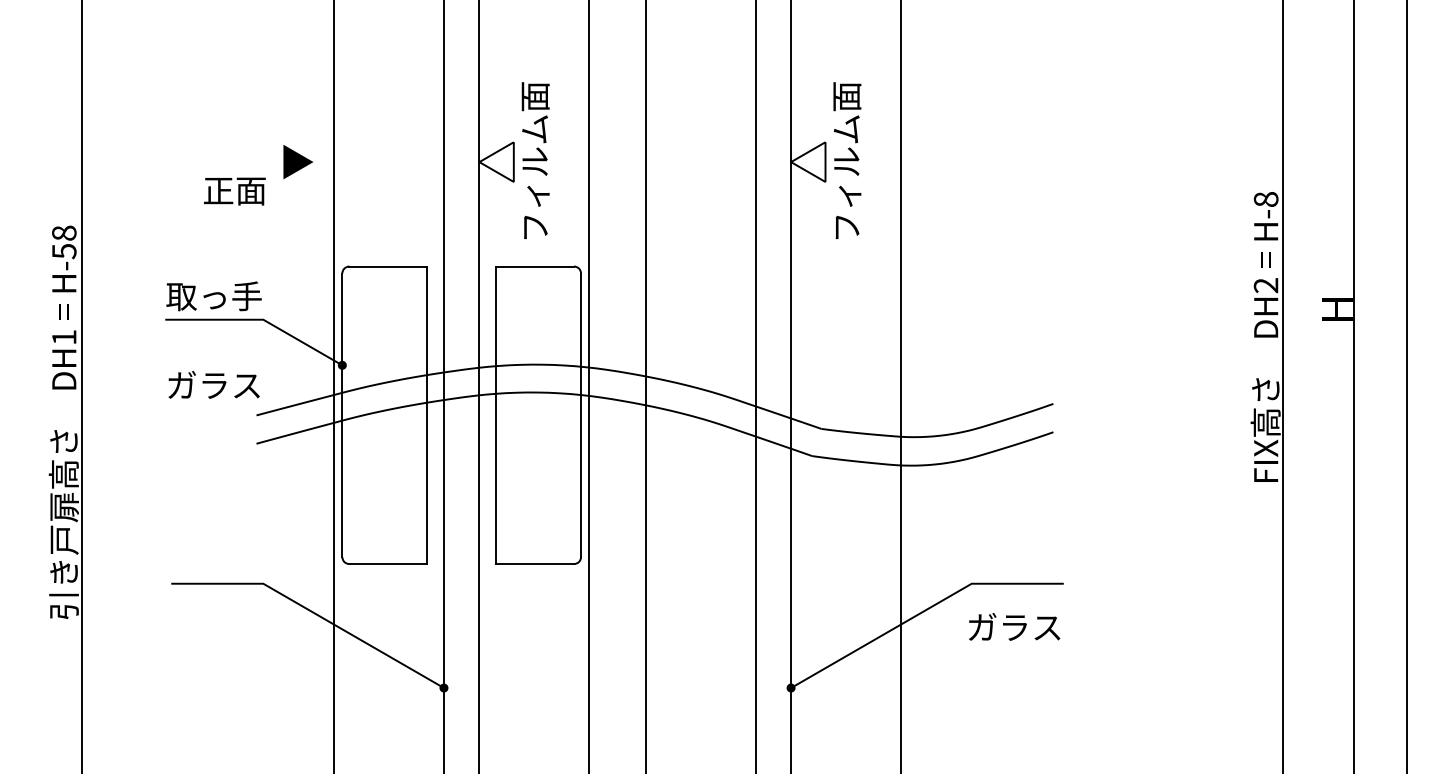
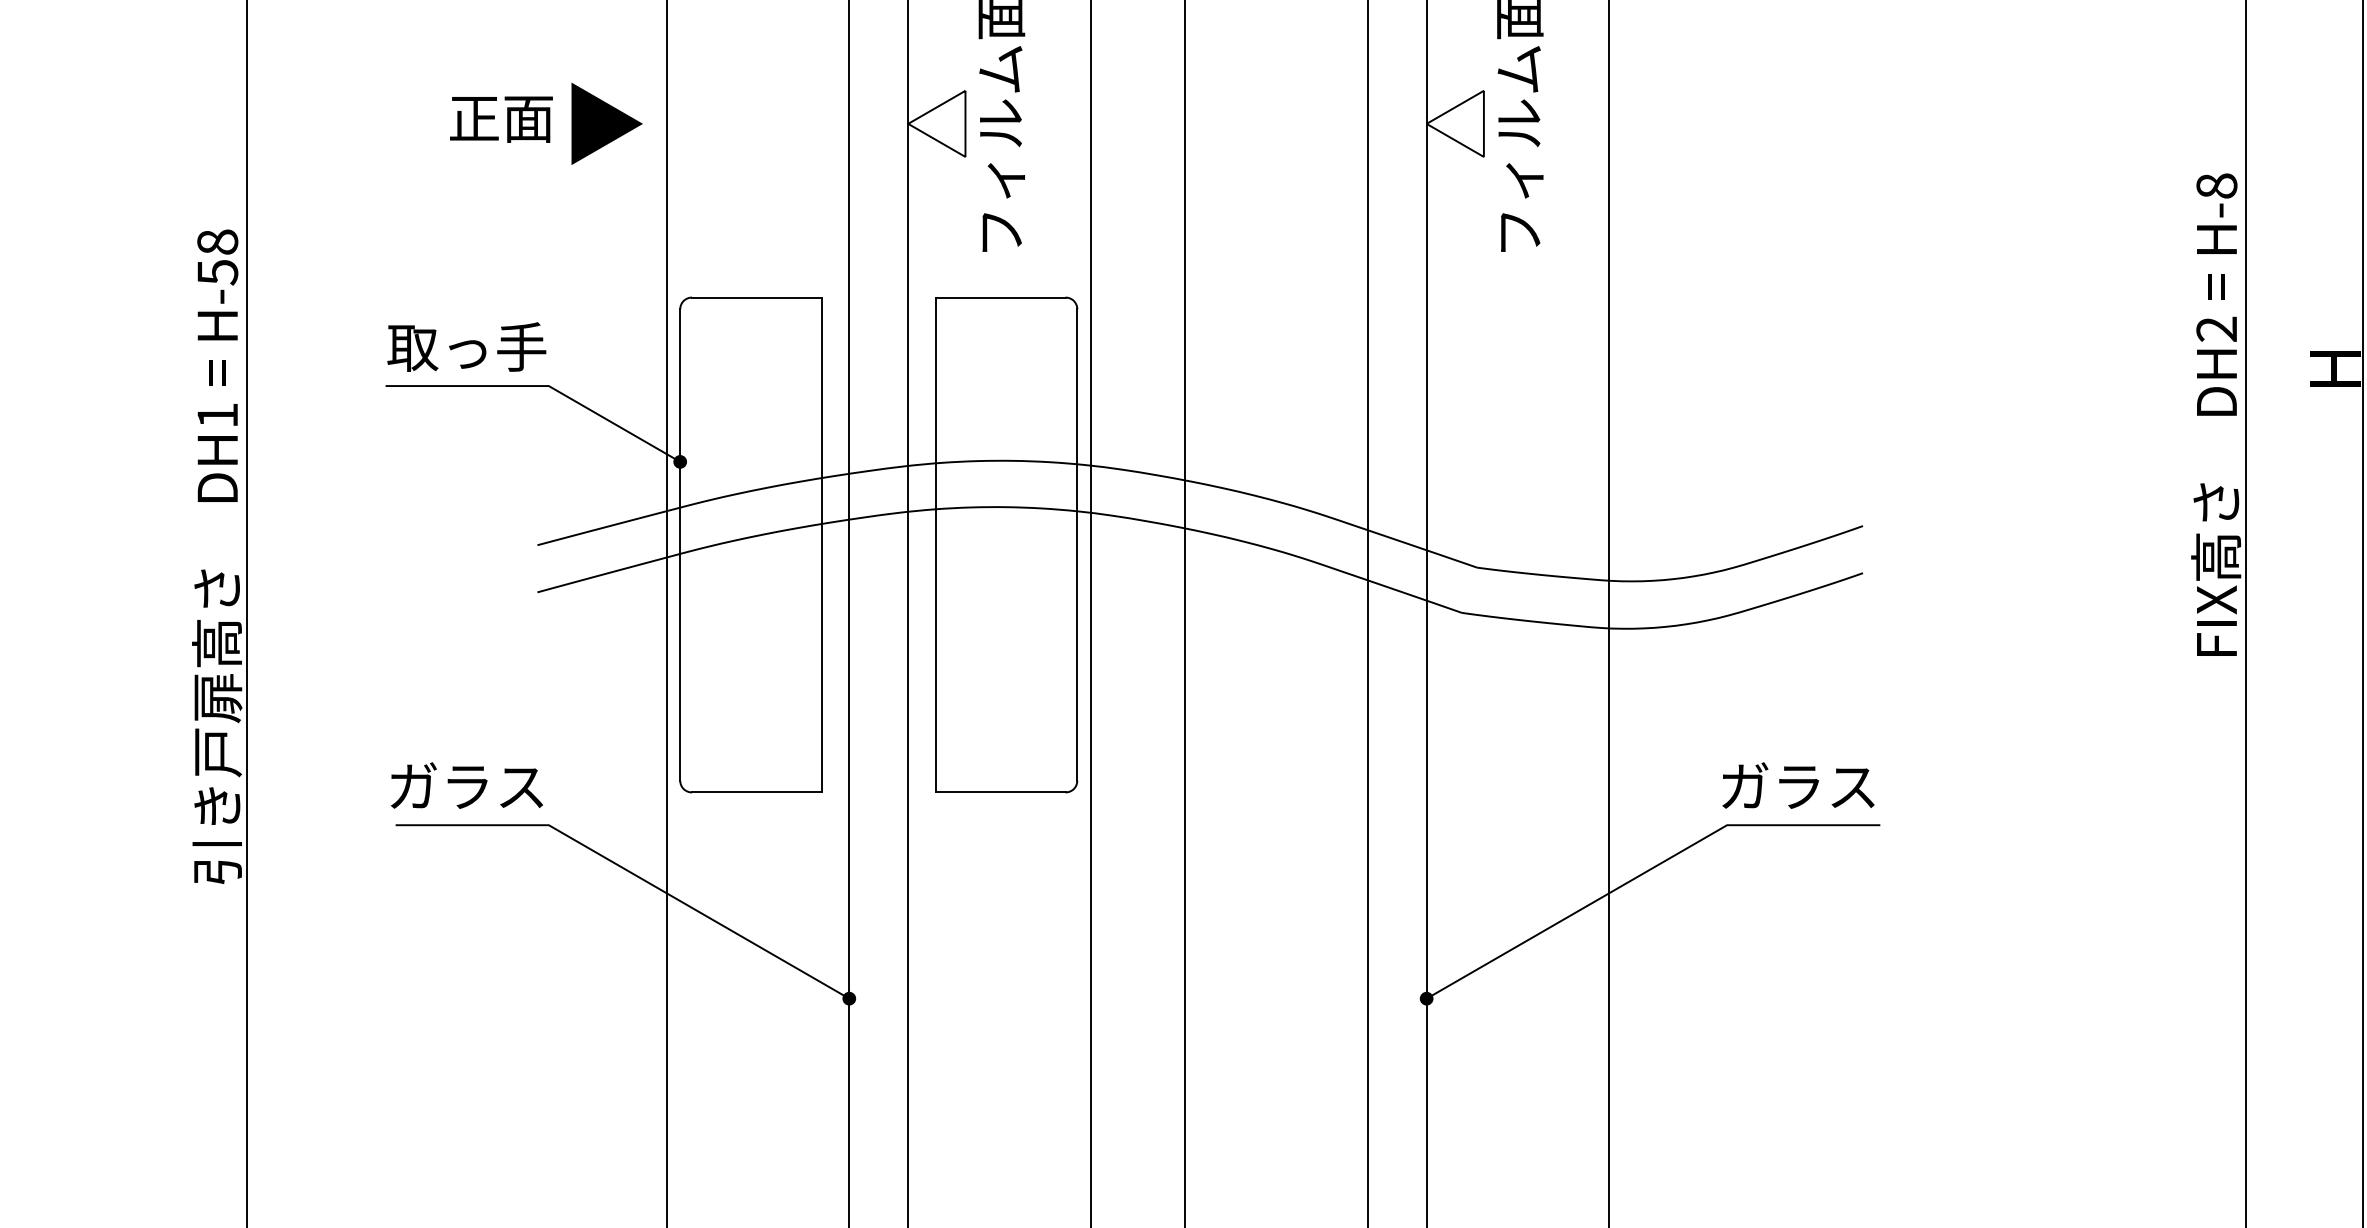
part: (298, 161) -> (607, 122), size x1.43
text: (234, 191) -> (500, 119), moved
text: (213, 384) -> (465, 784), moved
text: (1014, 626) -> (1798, 784), moved

